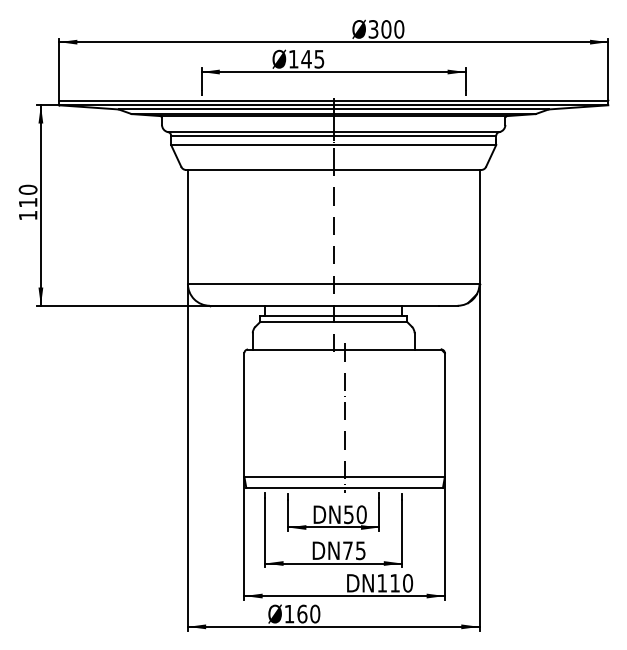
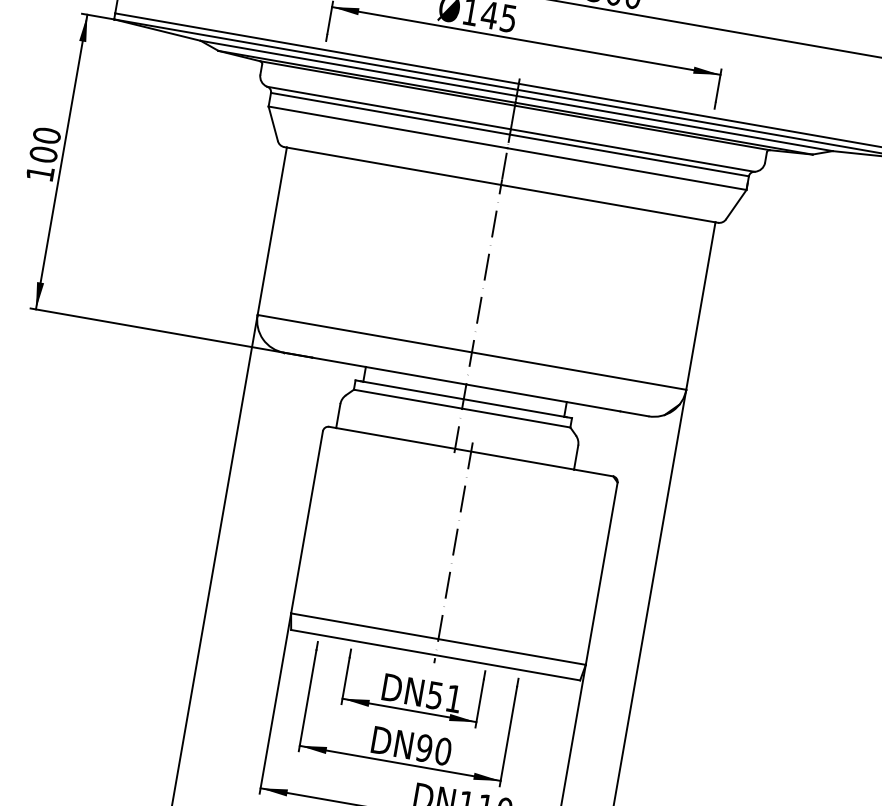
text: (27, 202) -> (42, 154), 110 -> 100
text: (361, 514) -> (453, 698), 50 -> 51
text: (353, 550) -> (432, 749), 75 -> 90

